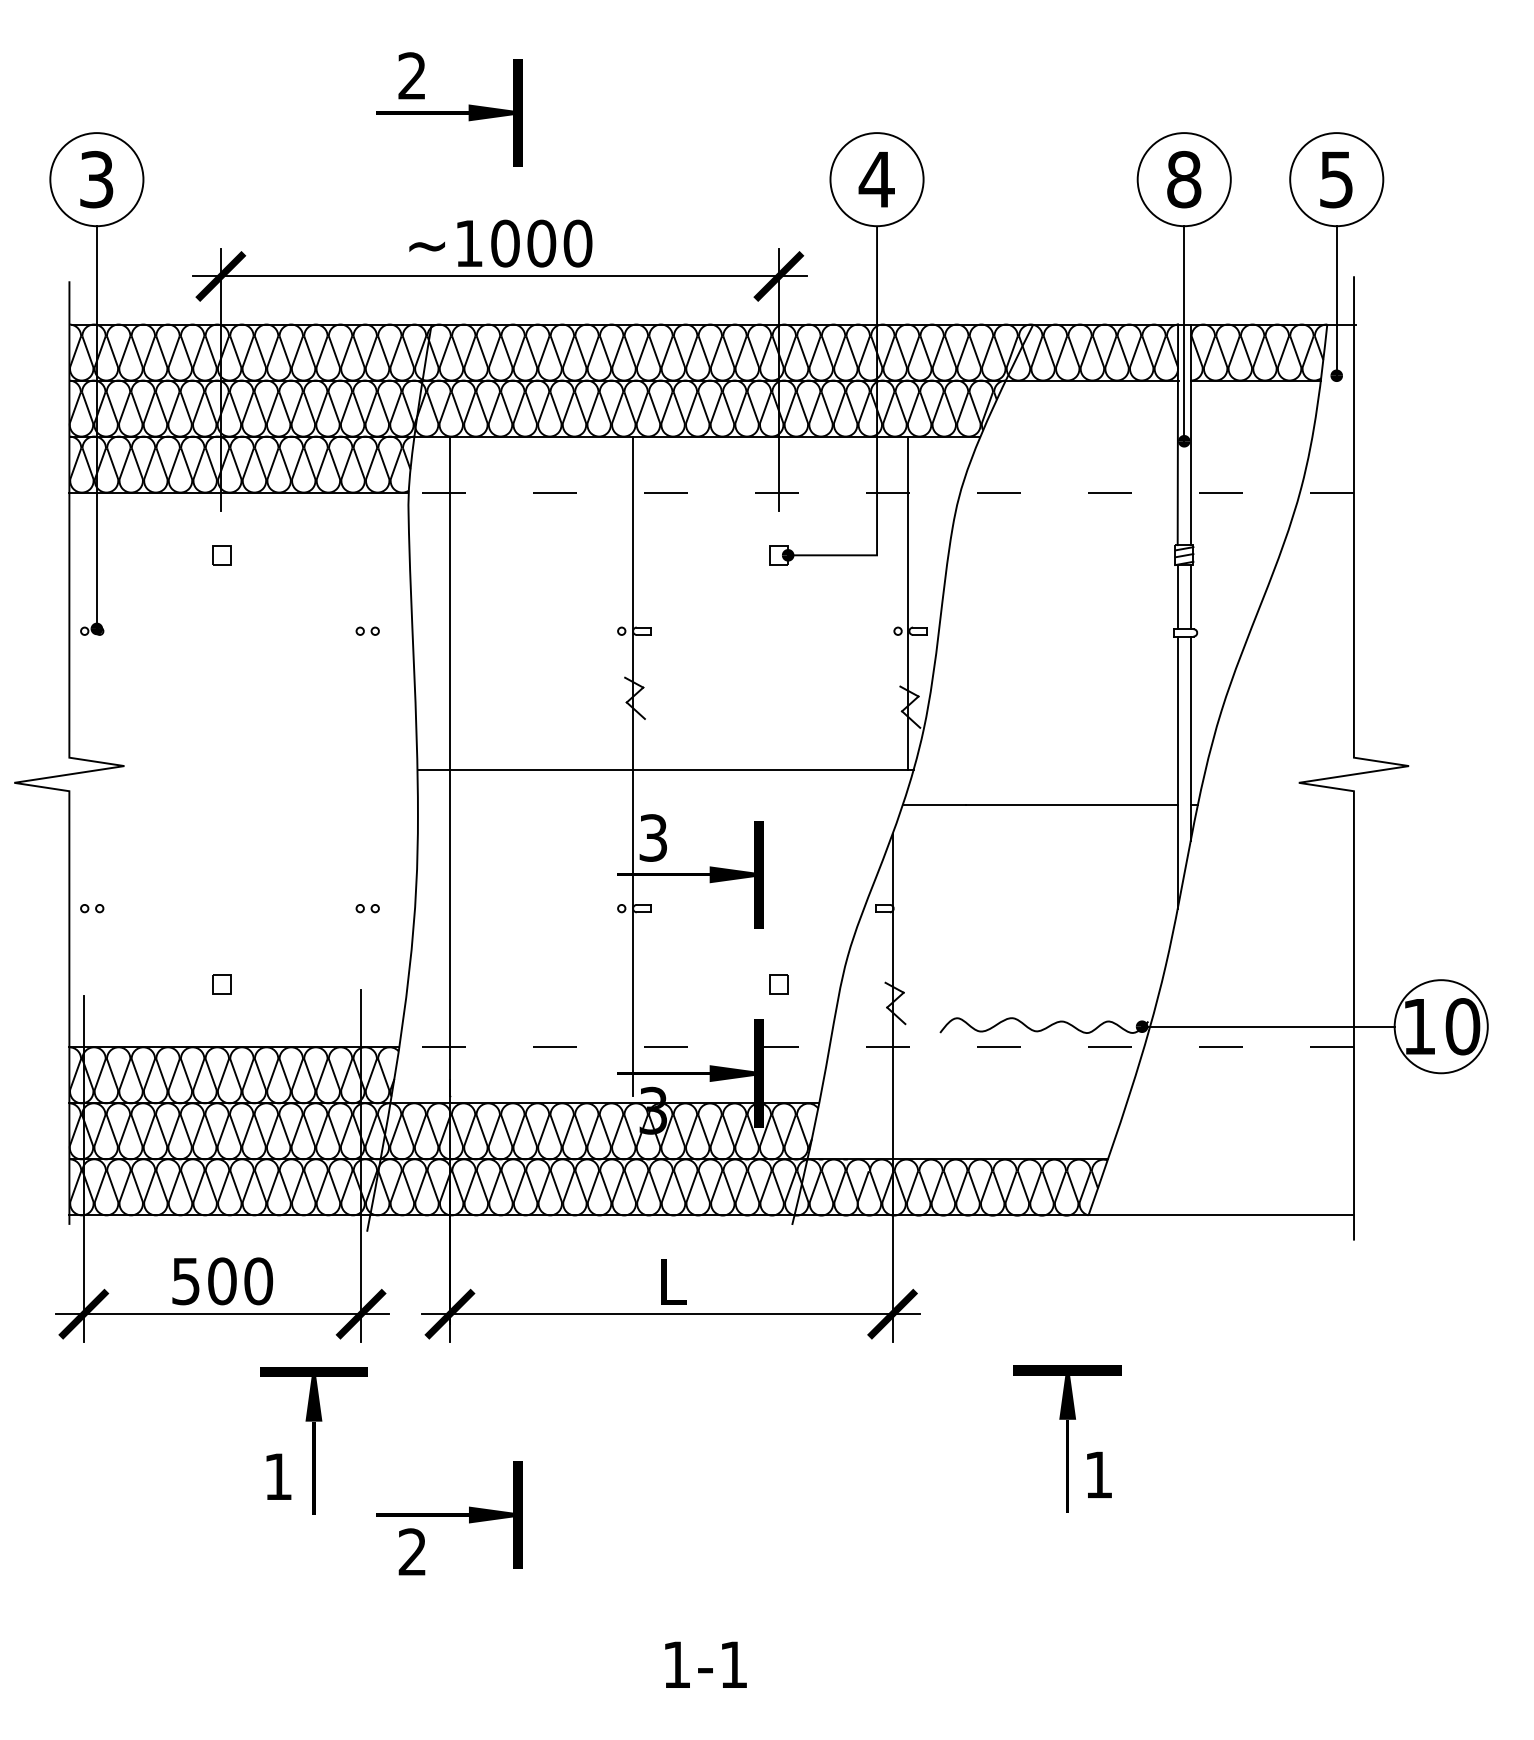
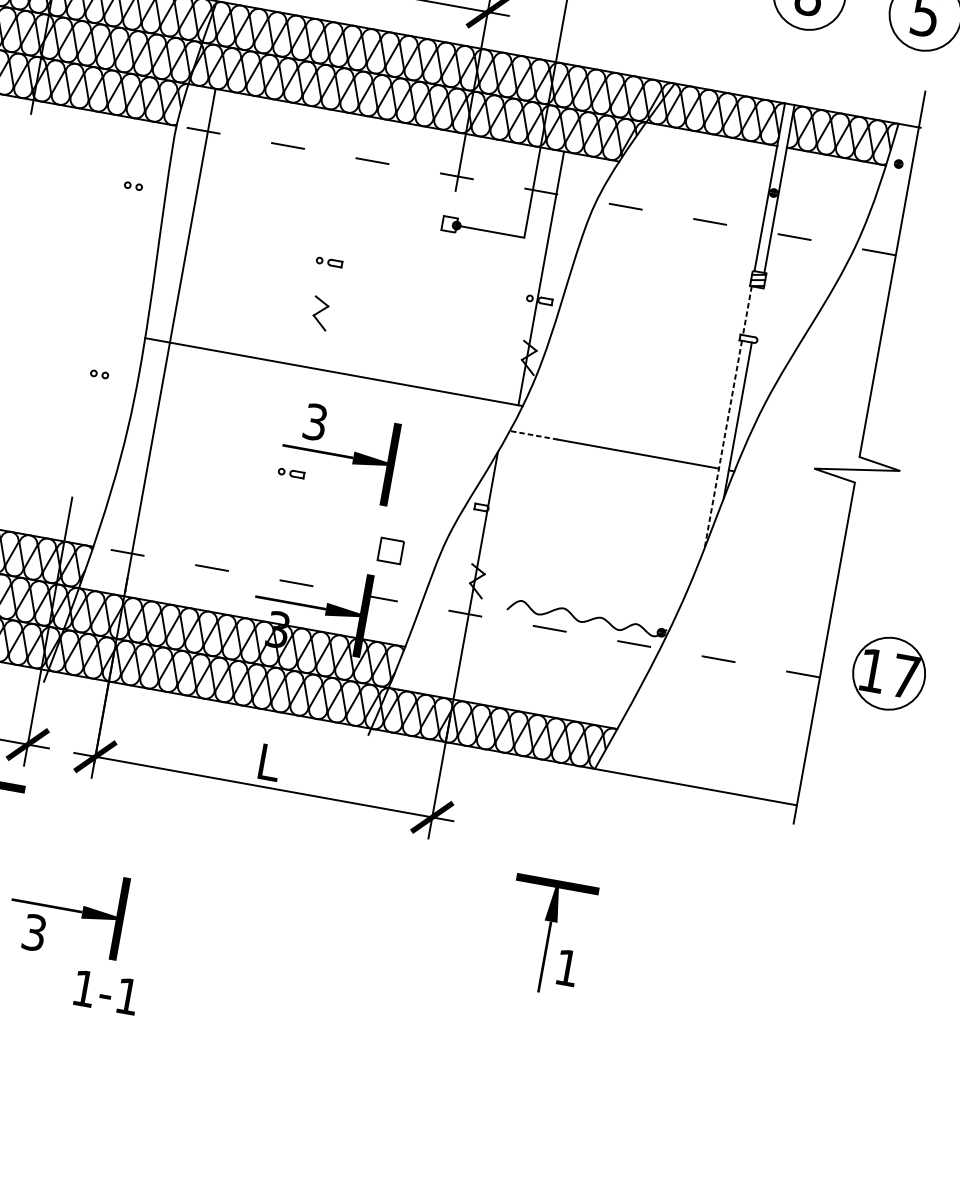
line: (1336, 300) -> (908, 106), removed
line: (1184, 333) -> (788, 111), removed
part: (221, 555) -> (25, 148), removed
line: (1177, 597) -> (747, 310), solid -> dashed
line: (1190, 597) -> (757, 312), removed
part: (367, 630) -> (133, 185), moved
line: (633, 766) -> (310, 365), removed
line: (1177, 773) -> (723, 444), solid -> dashed
line: (935, 804) -> (534, 435), solid -> dashed
part: (367, 908) -> (99, 374), moved
part: (778, 984) -> (390, 550), size x1.6
line: (1268, 1026) -> (757, 649), removed
text: (1462, 1026) -> (905, 676), 10 -> 17
text: (412, 1552) -> (34, 932), 2 -> 3
text: (705, 1664) -> (106, 992), moved

